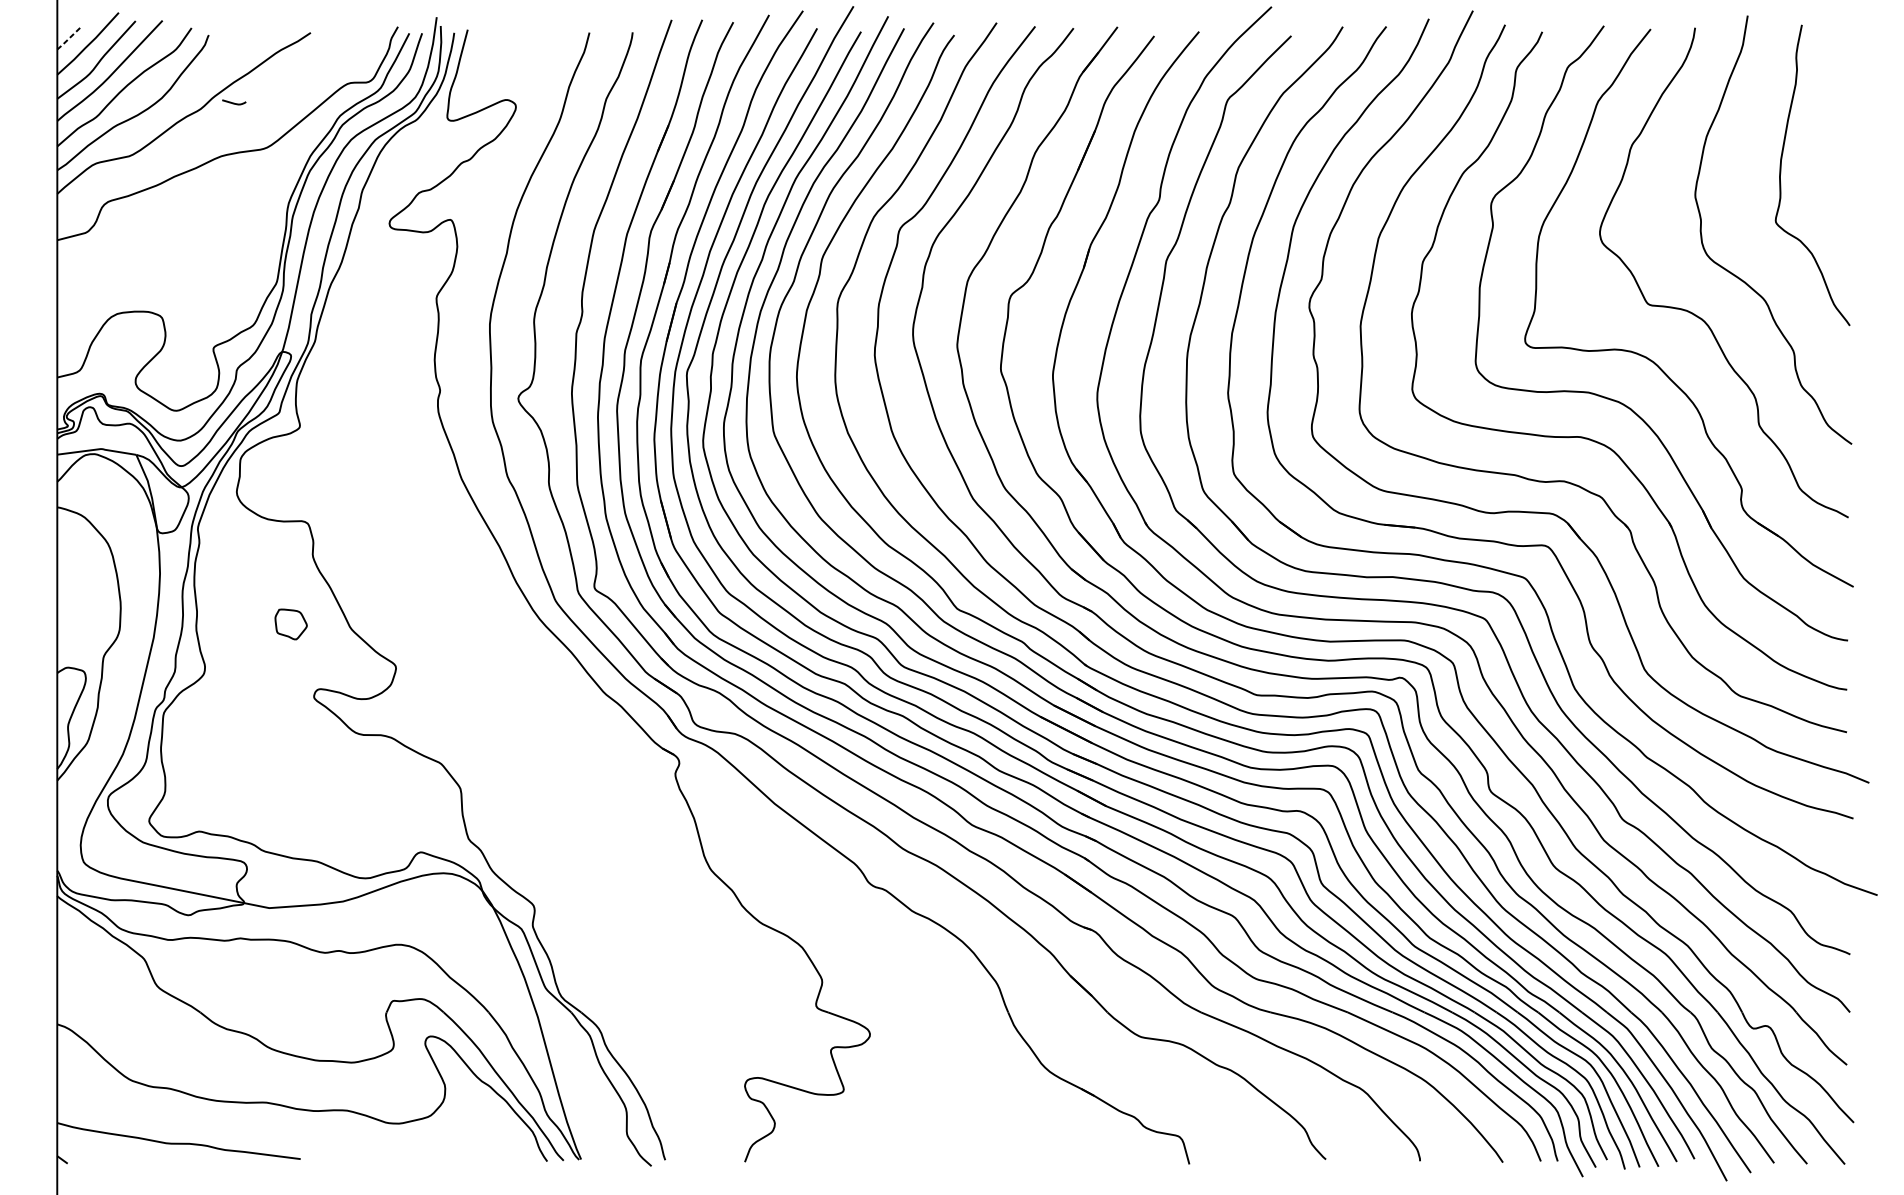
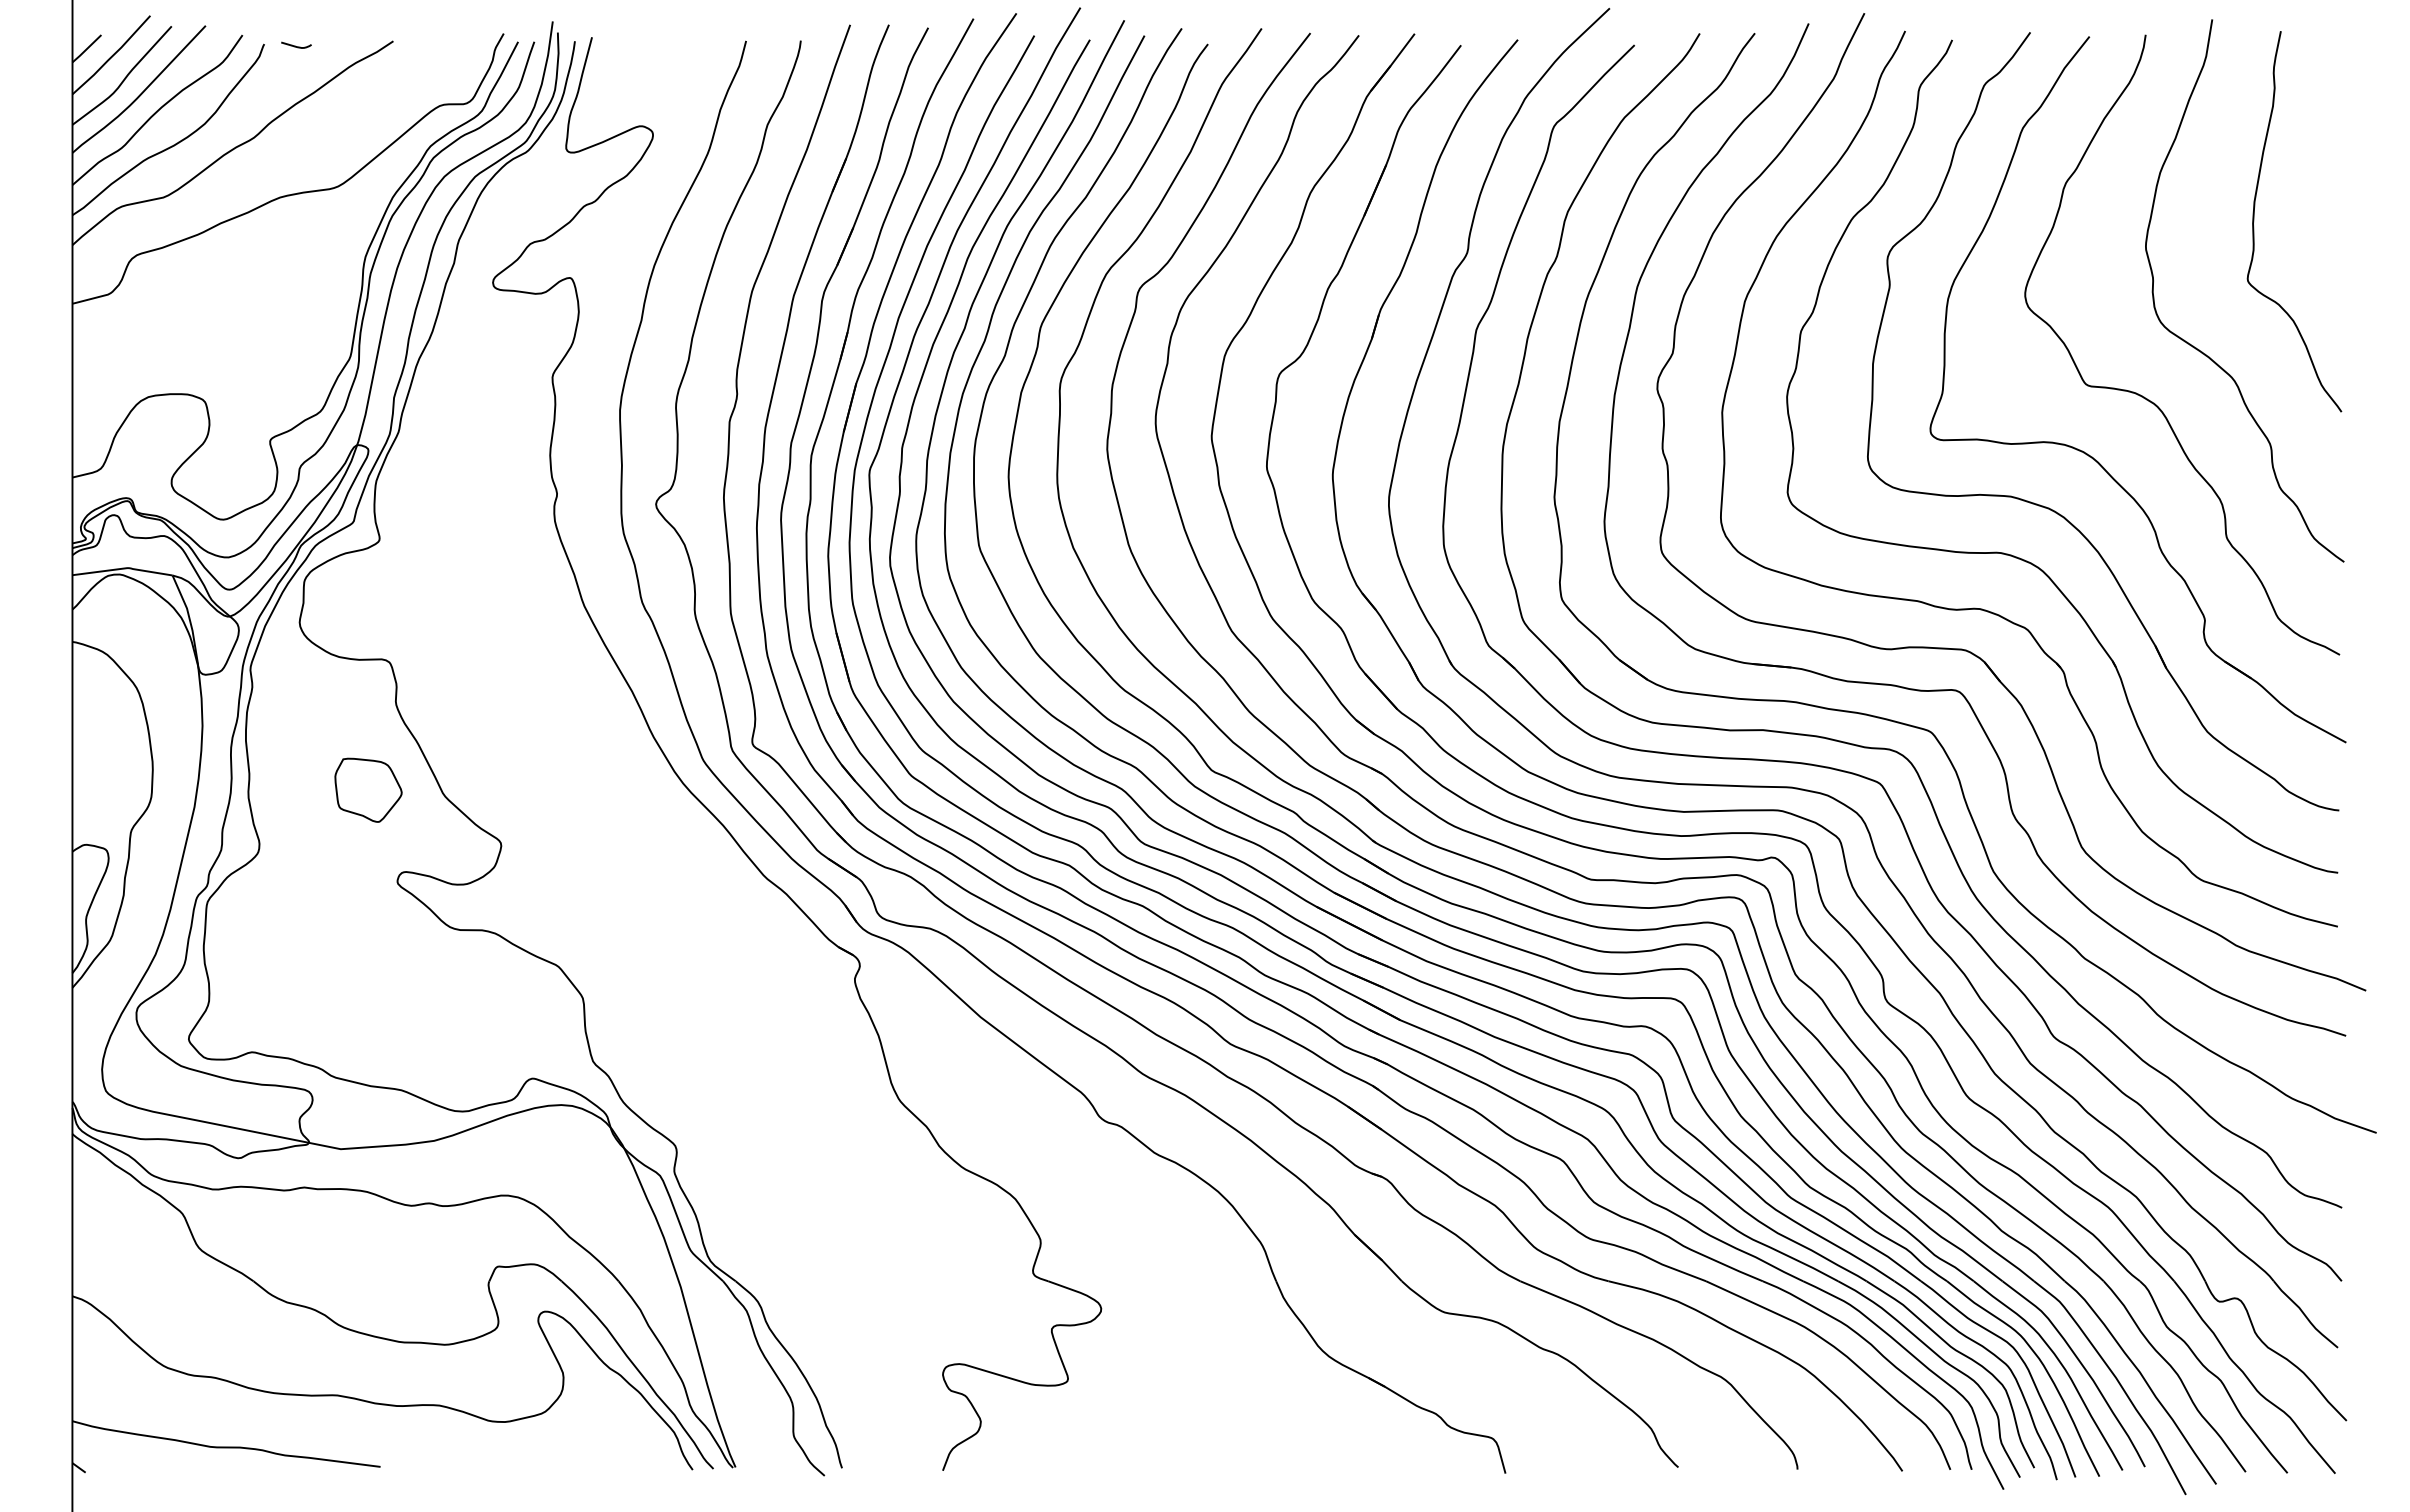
line: (68, 39) -> (86, 49), dashed -> solid
curve: (233, 102) -> (295, 45), moved
part: (291, 623) -> (368, 789), size x1.67

